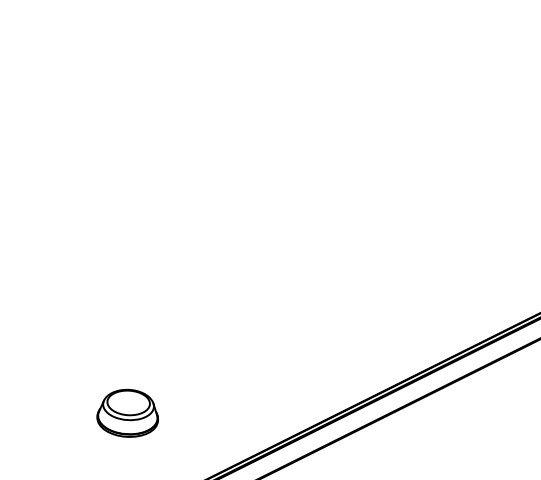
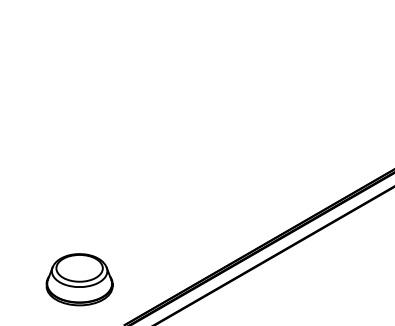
part: (127, 412) -> (79, 279), size x1.67

